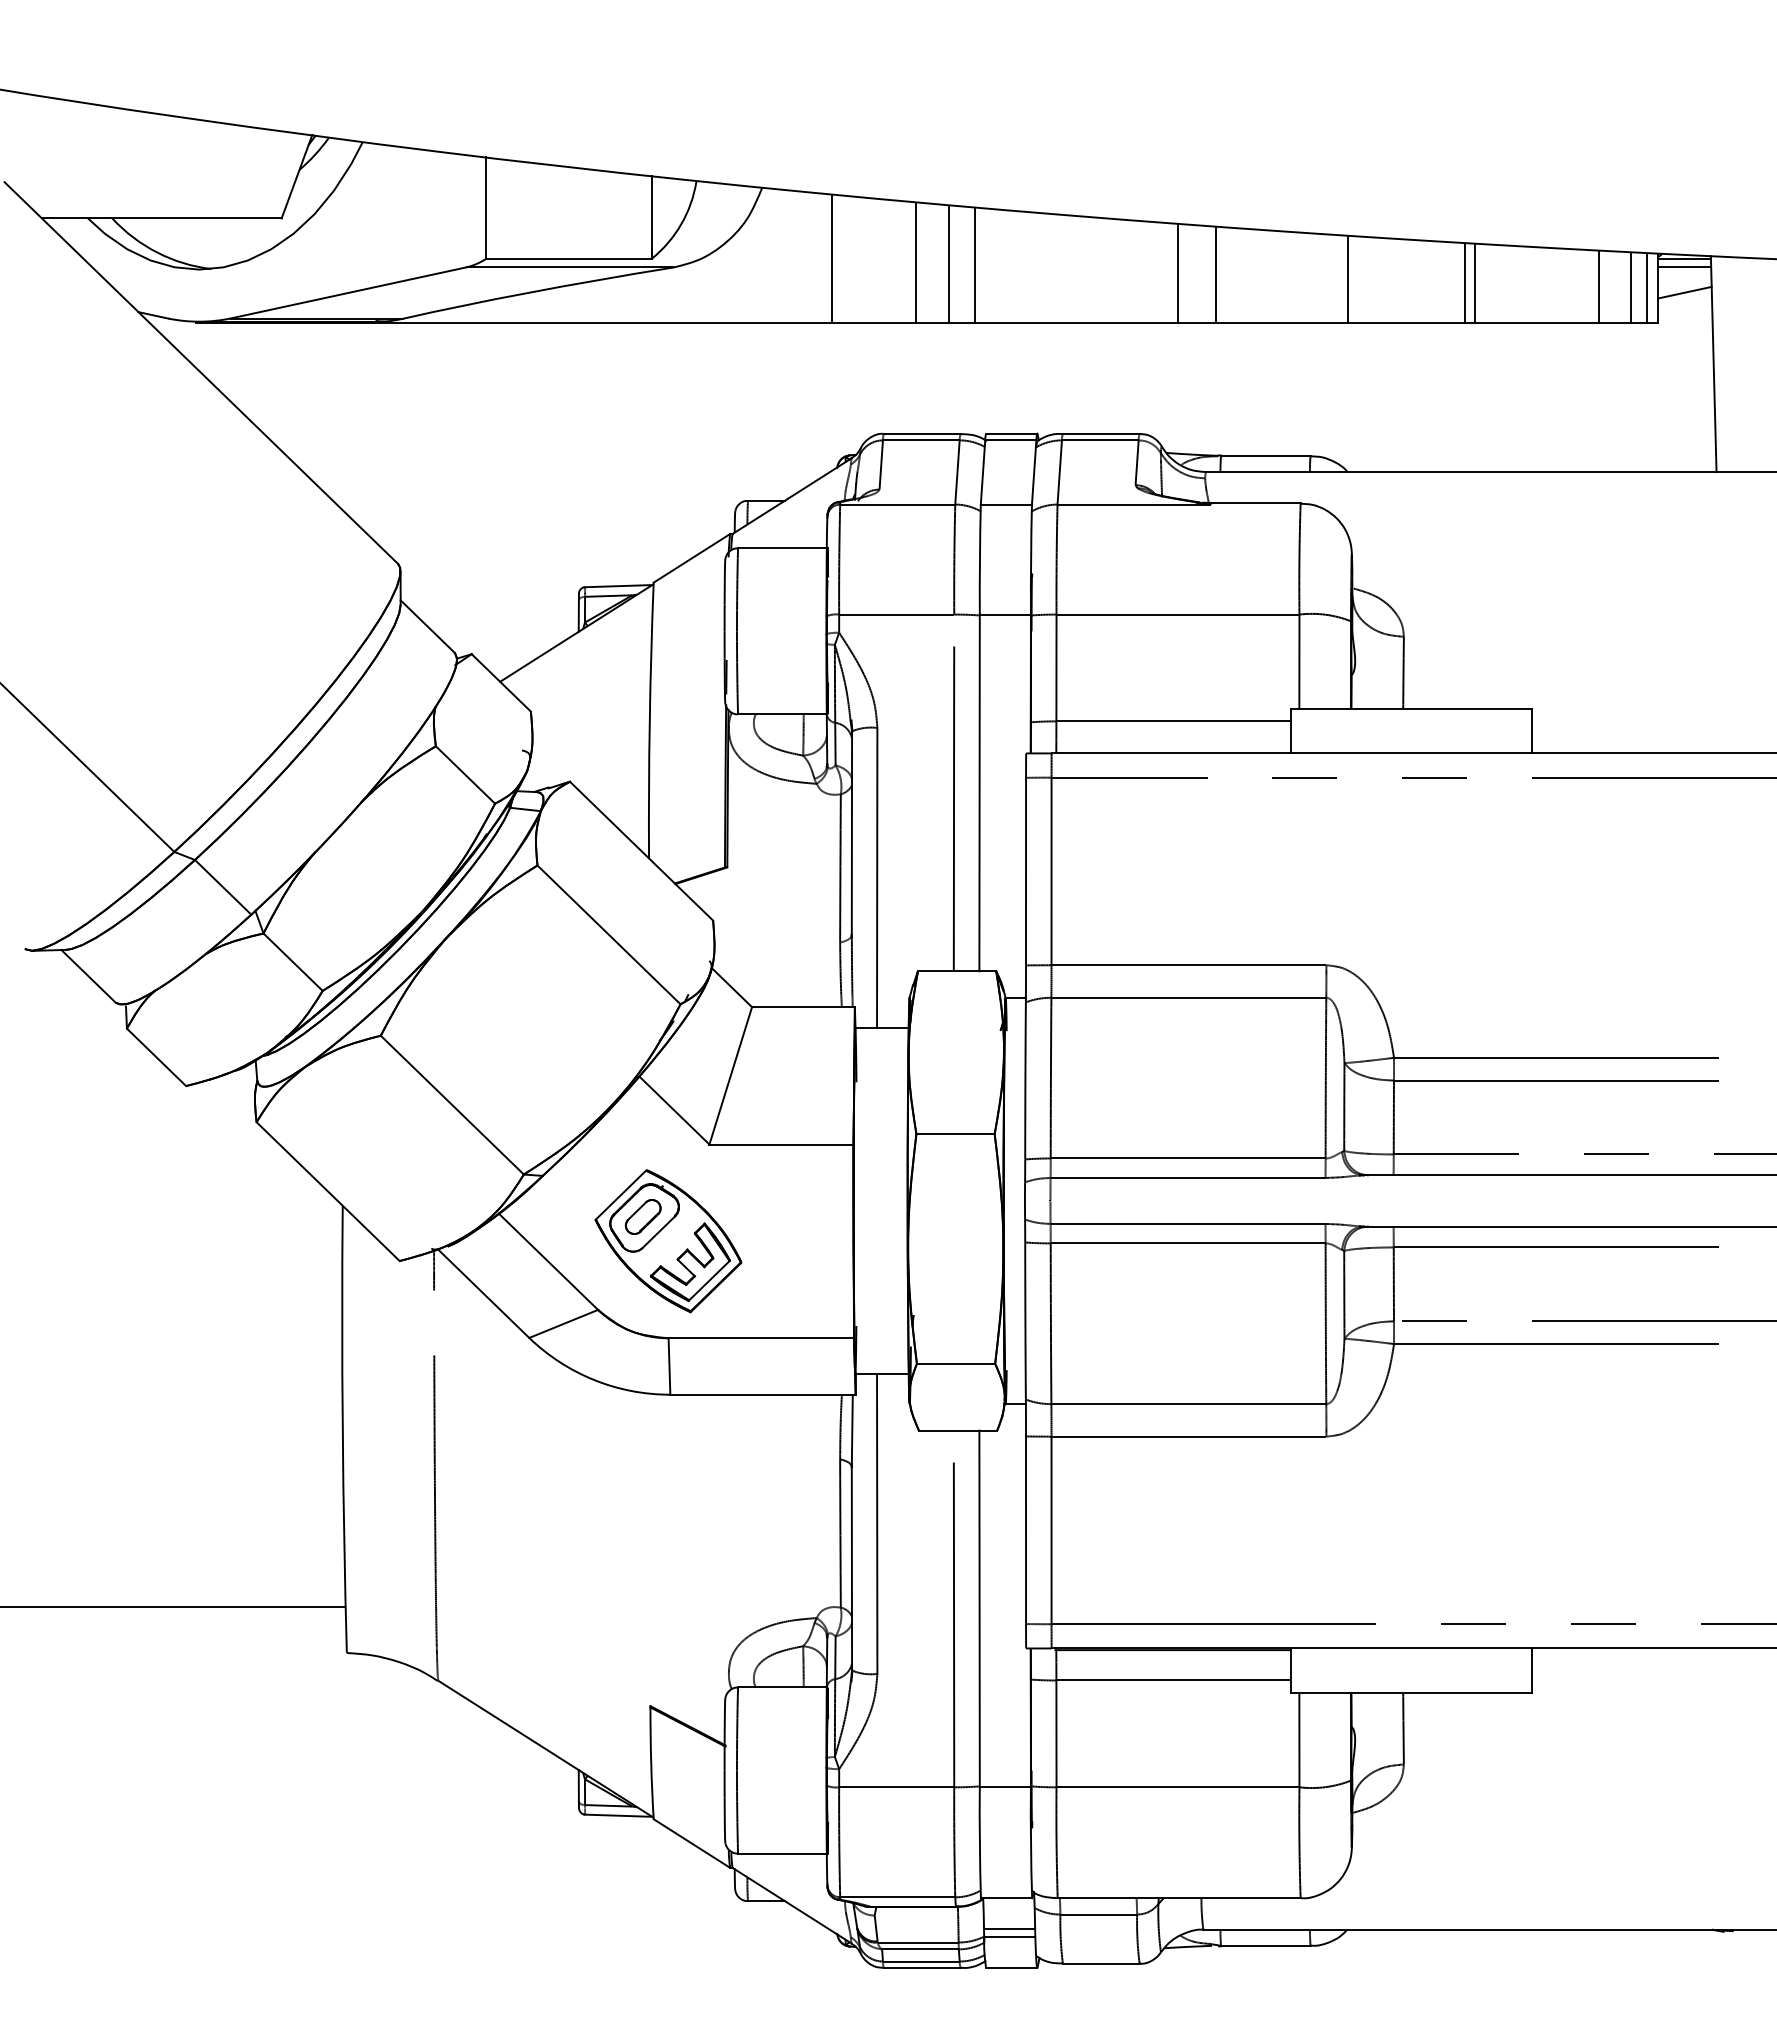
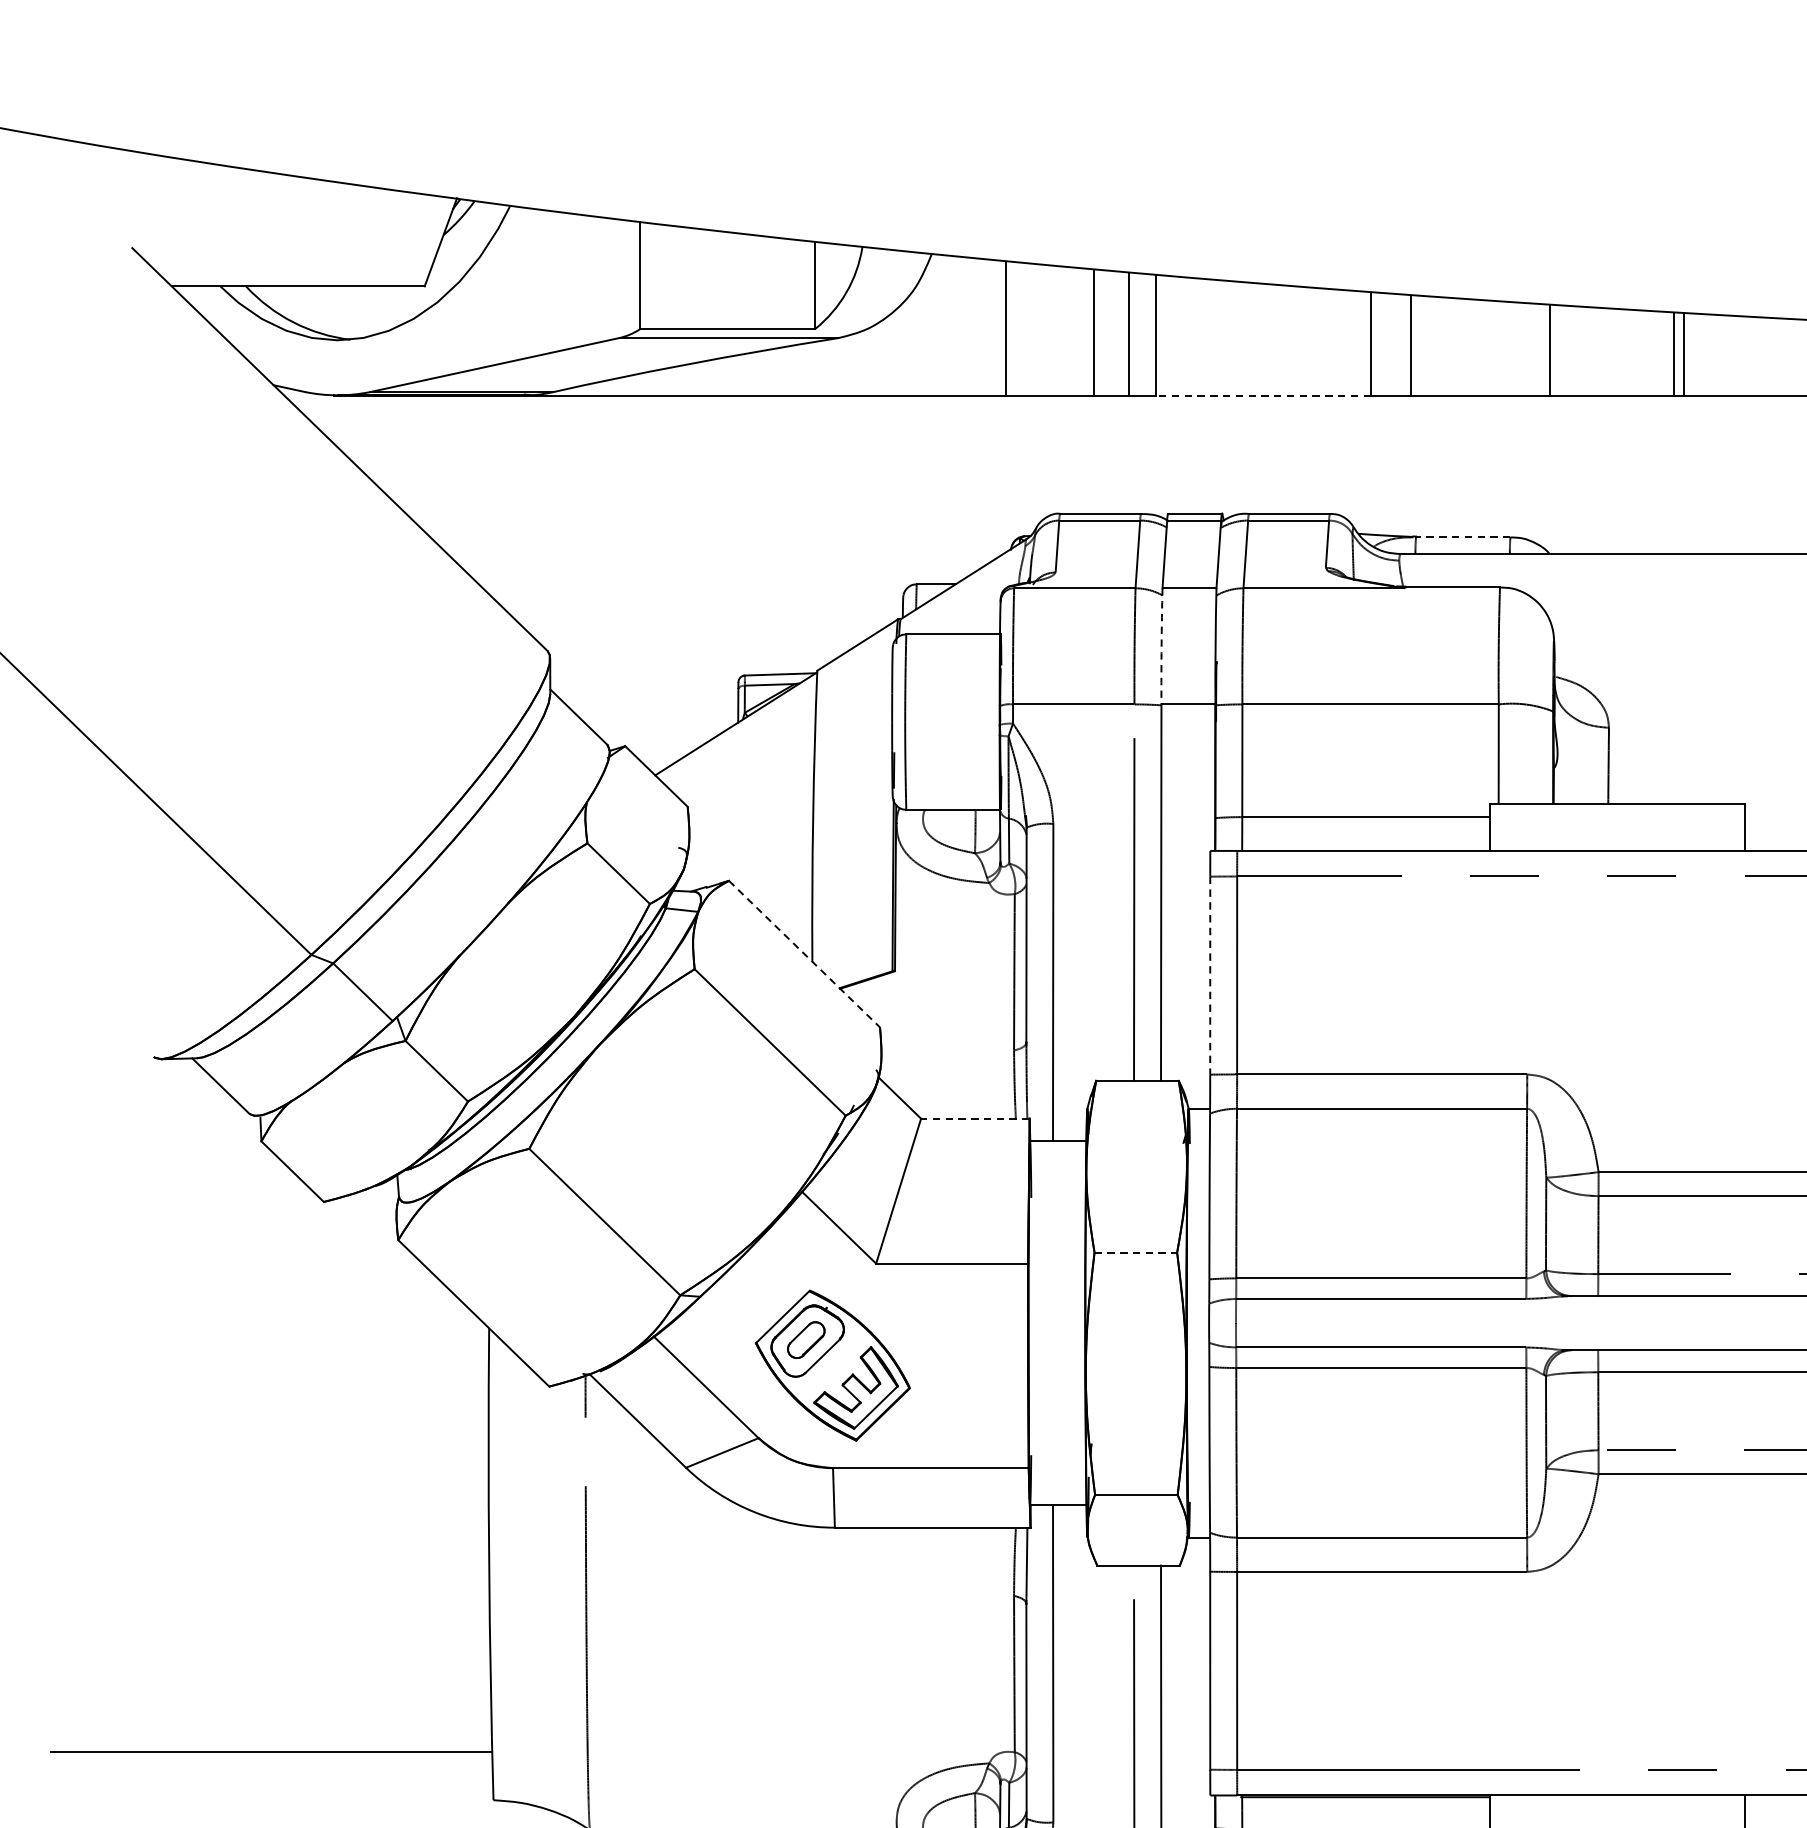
line: (1076, 322) -> (1263, 396), solid -> dashed
line: (1265, 456) -> (1462, 537), solid -> dashed
arc: (979, 559) -> (1161, 646), solid -> dashed
line: (641, 851) -> (804, 954), solid -> dashed
line: (1026, 871) -> (1210, 975), solid -> dashed
line: (802, 1007) -> (974, 1119), solid -> dashed
line: (956, 1134) -> (1136, 1253), solid -> dashed

